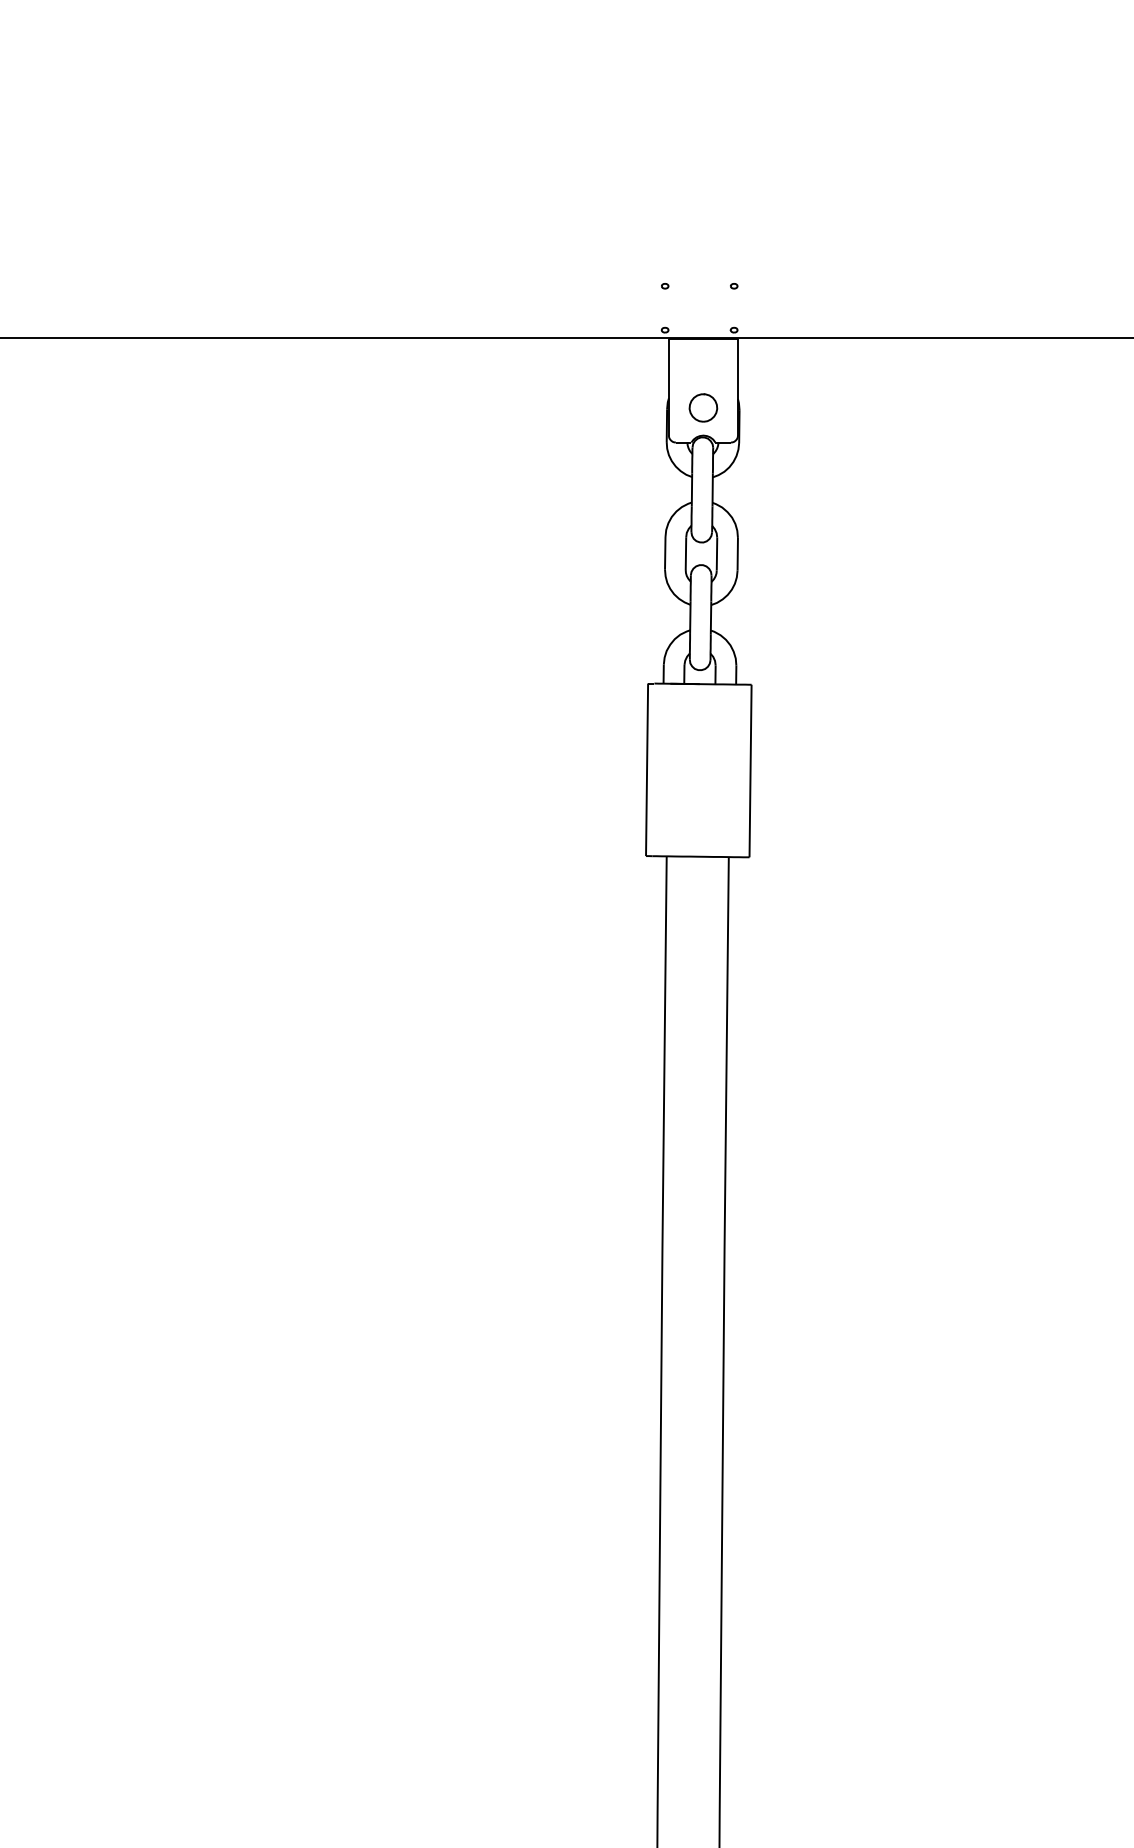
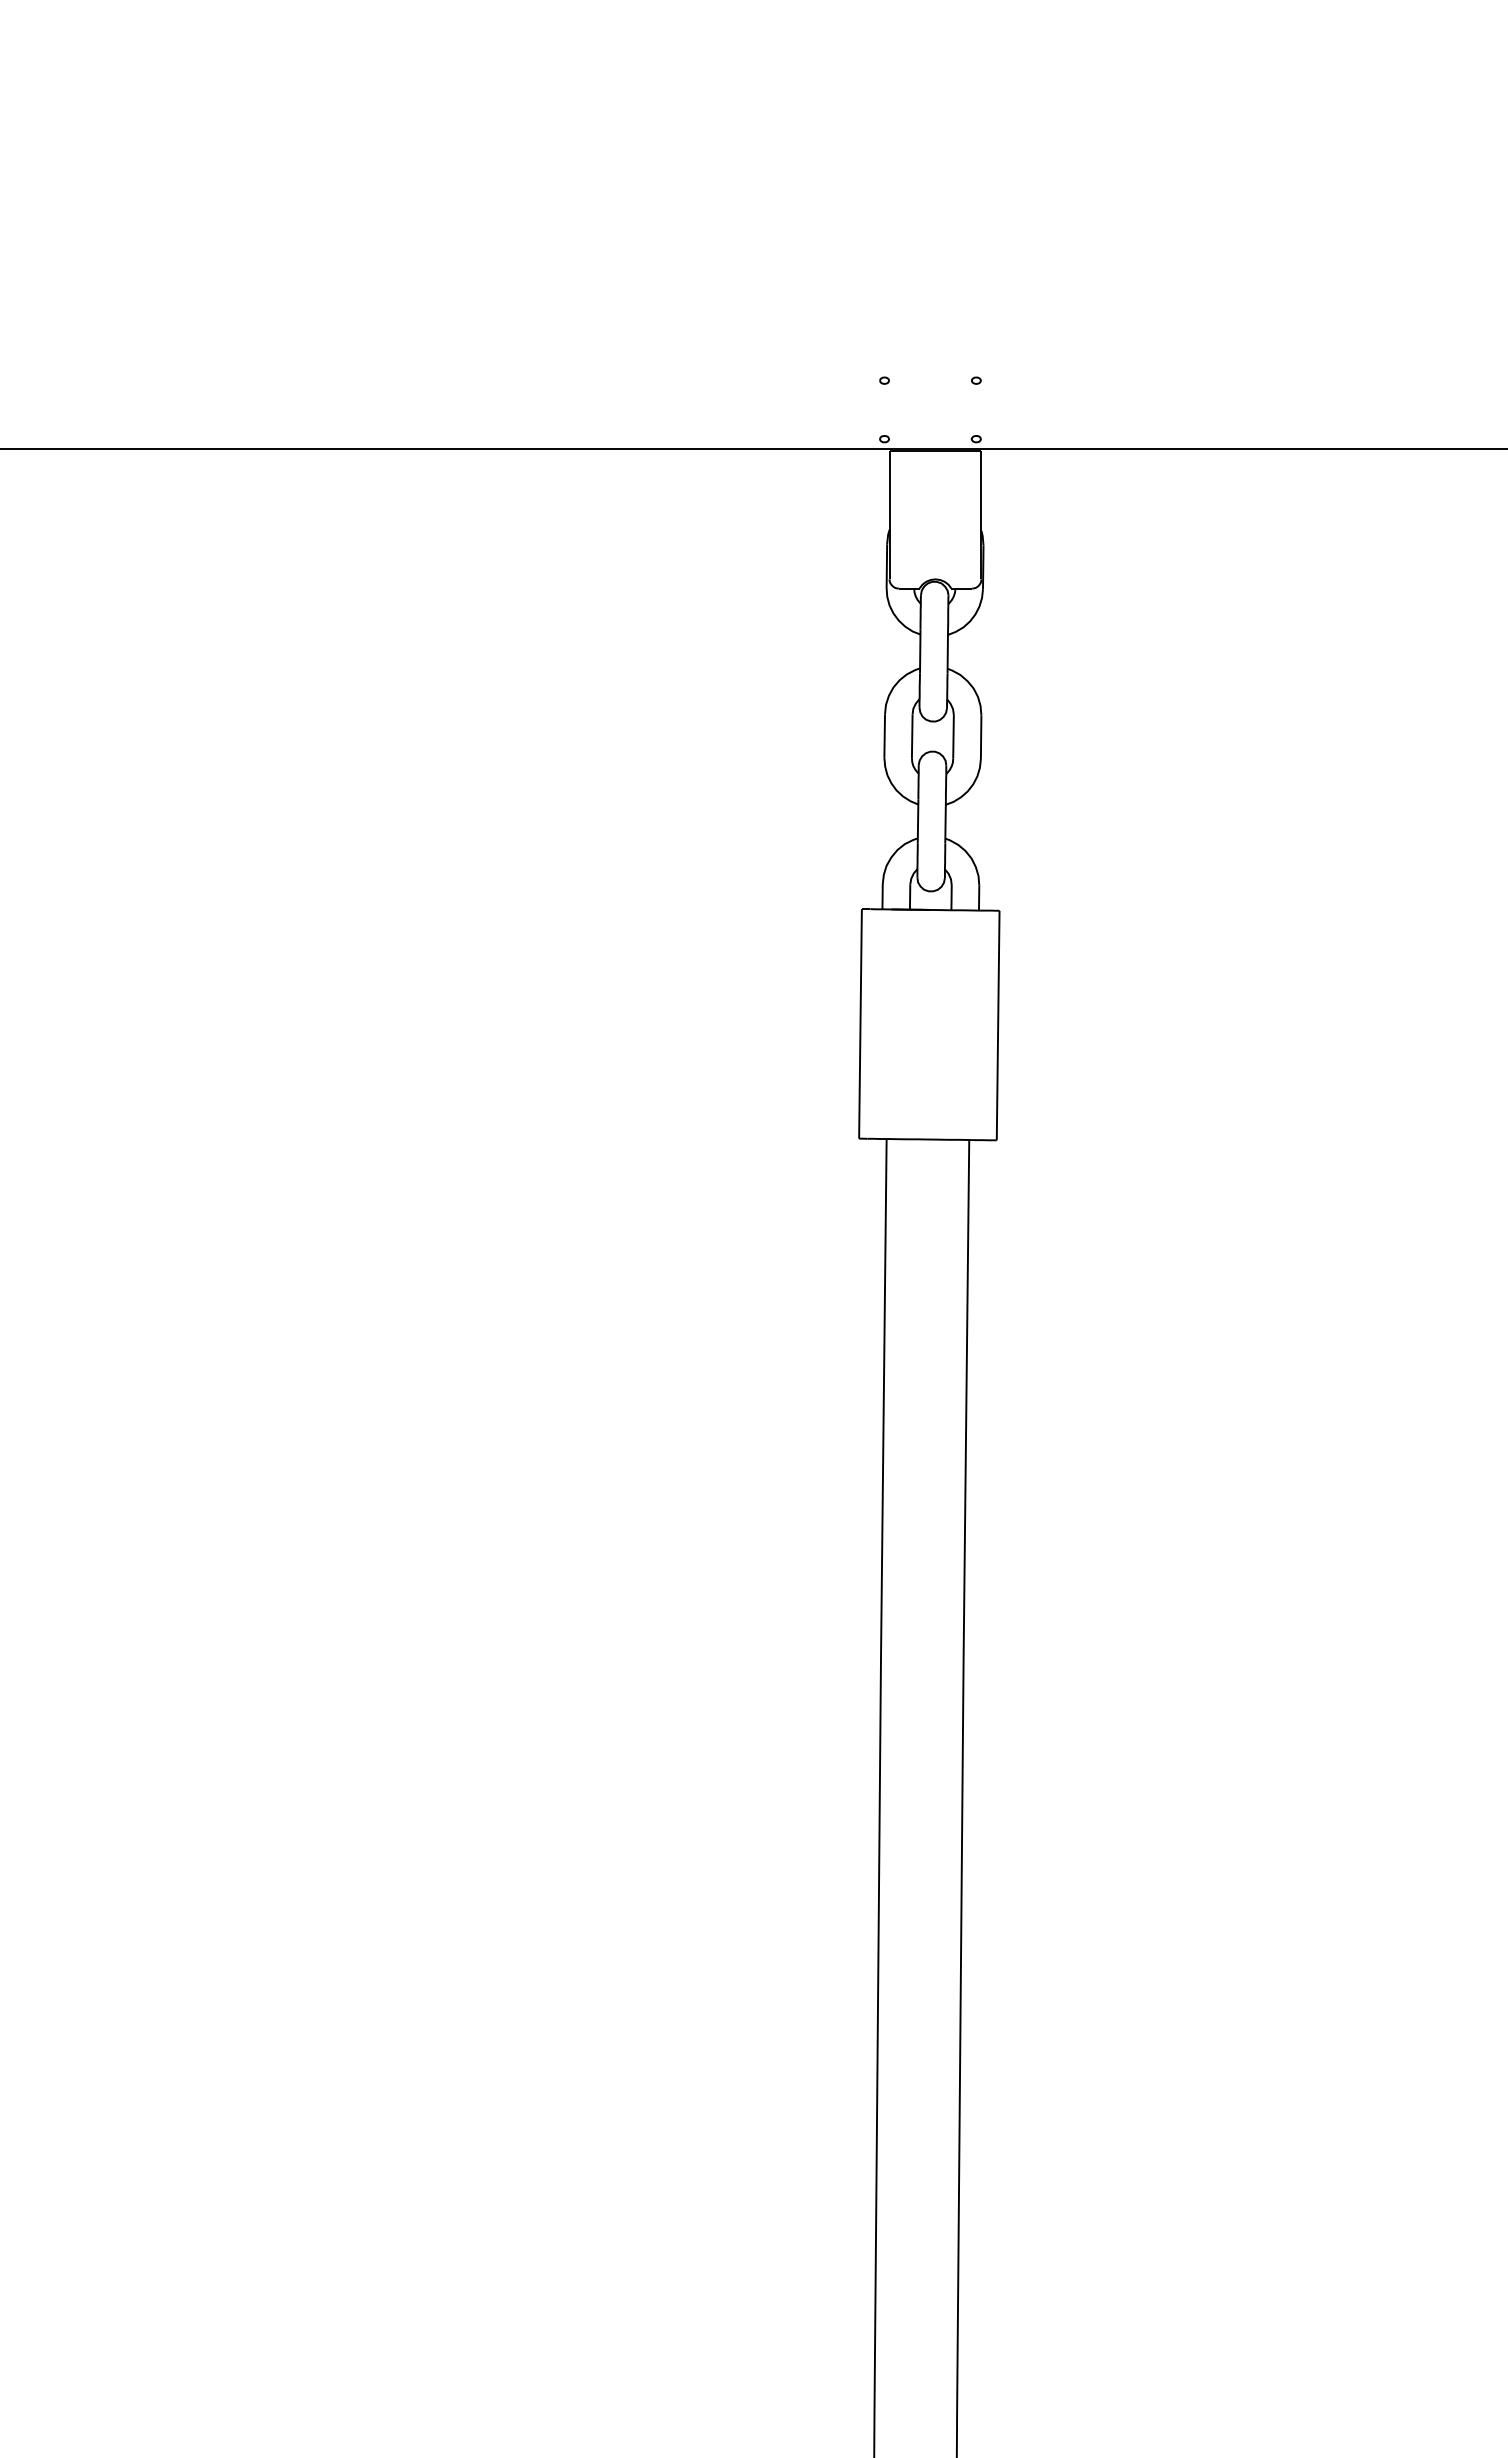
part: (703, 407) -> (935, 542), removed

